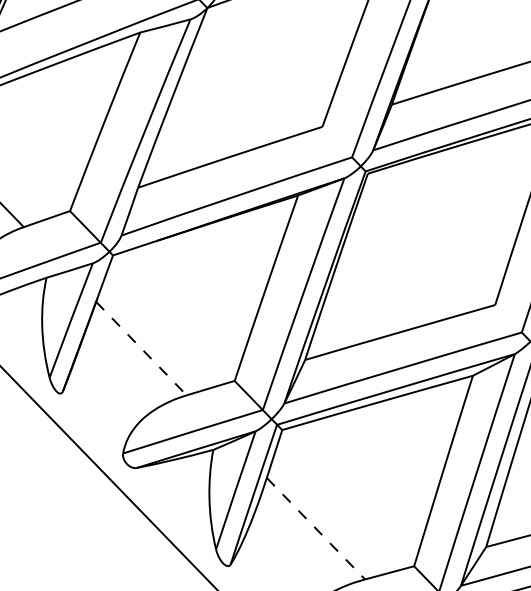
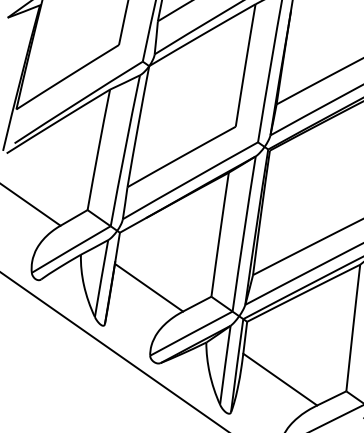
line: (142, 348) -> (149, 287), dashed -> solid
line: (316, 528) -> (280, 379), dashed -> solid

